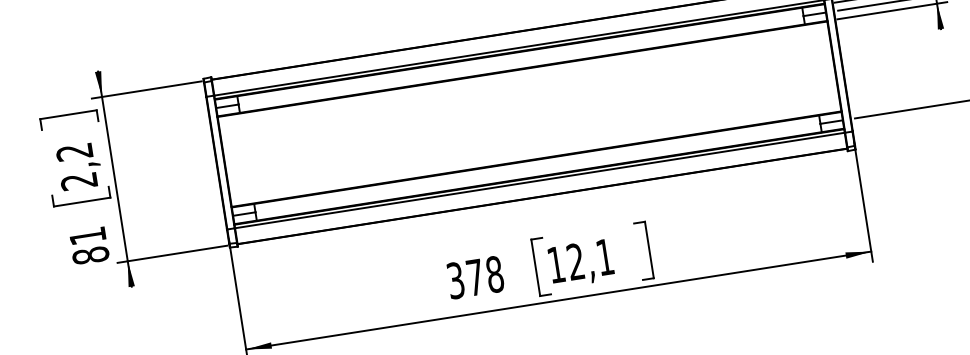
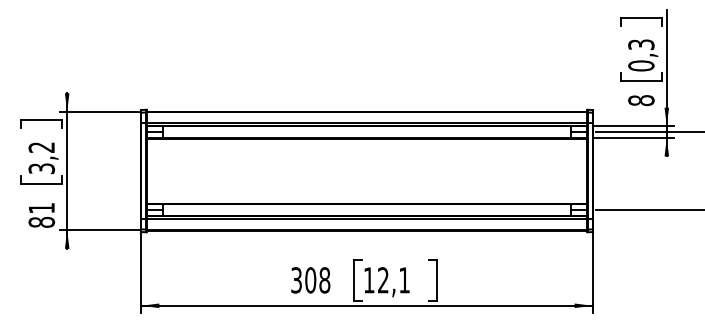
text: (78, 181) -> (41, 168), 2,2 -> 3,2
text: (475, 277) -> (310, 280), 378 -> 308

